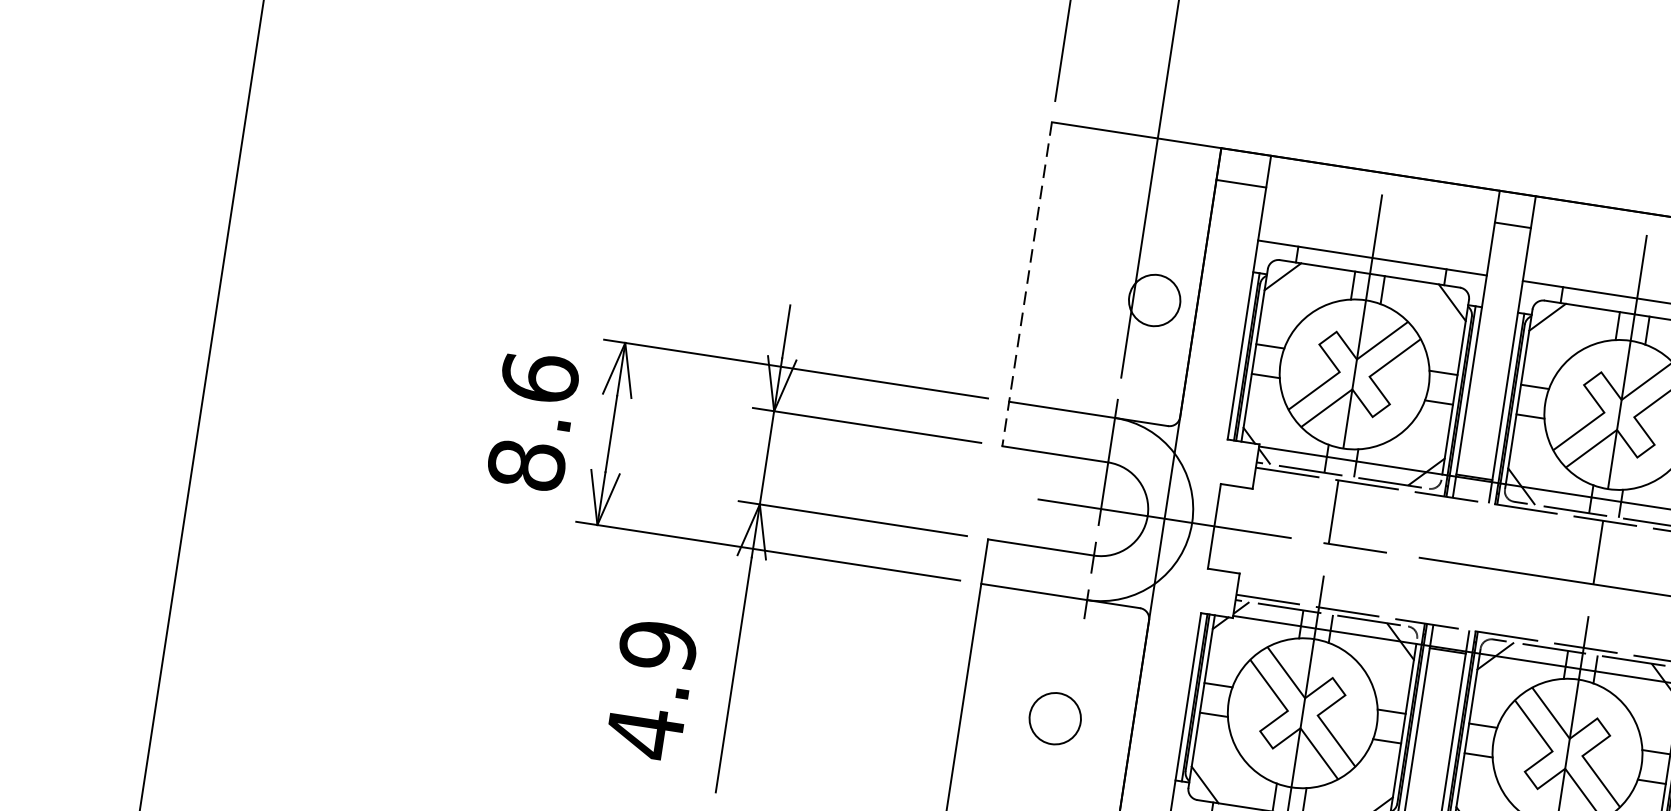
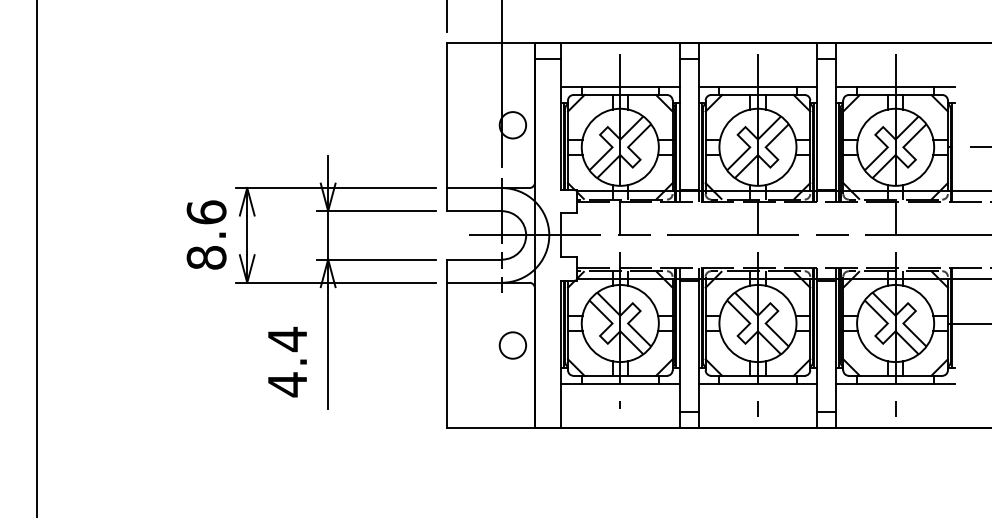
line: (1026, 285) -> (446, 127), dashed -> solid
text: (658, 646) -> (287, 339), 4.9 -> 4.4
circle: (1054, 718) -> (512, 345), moved

